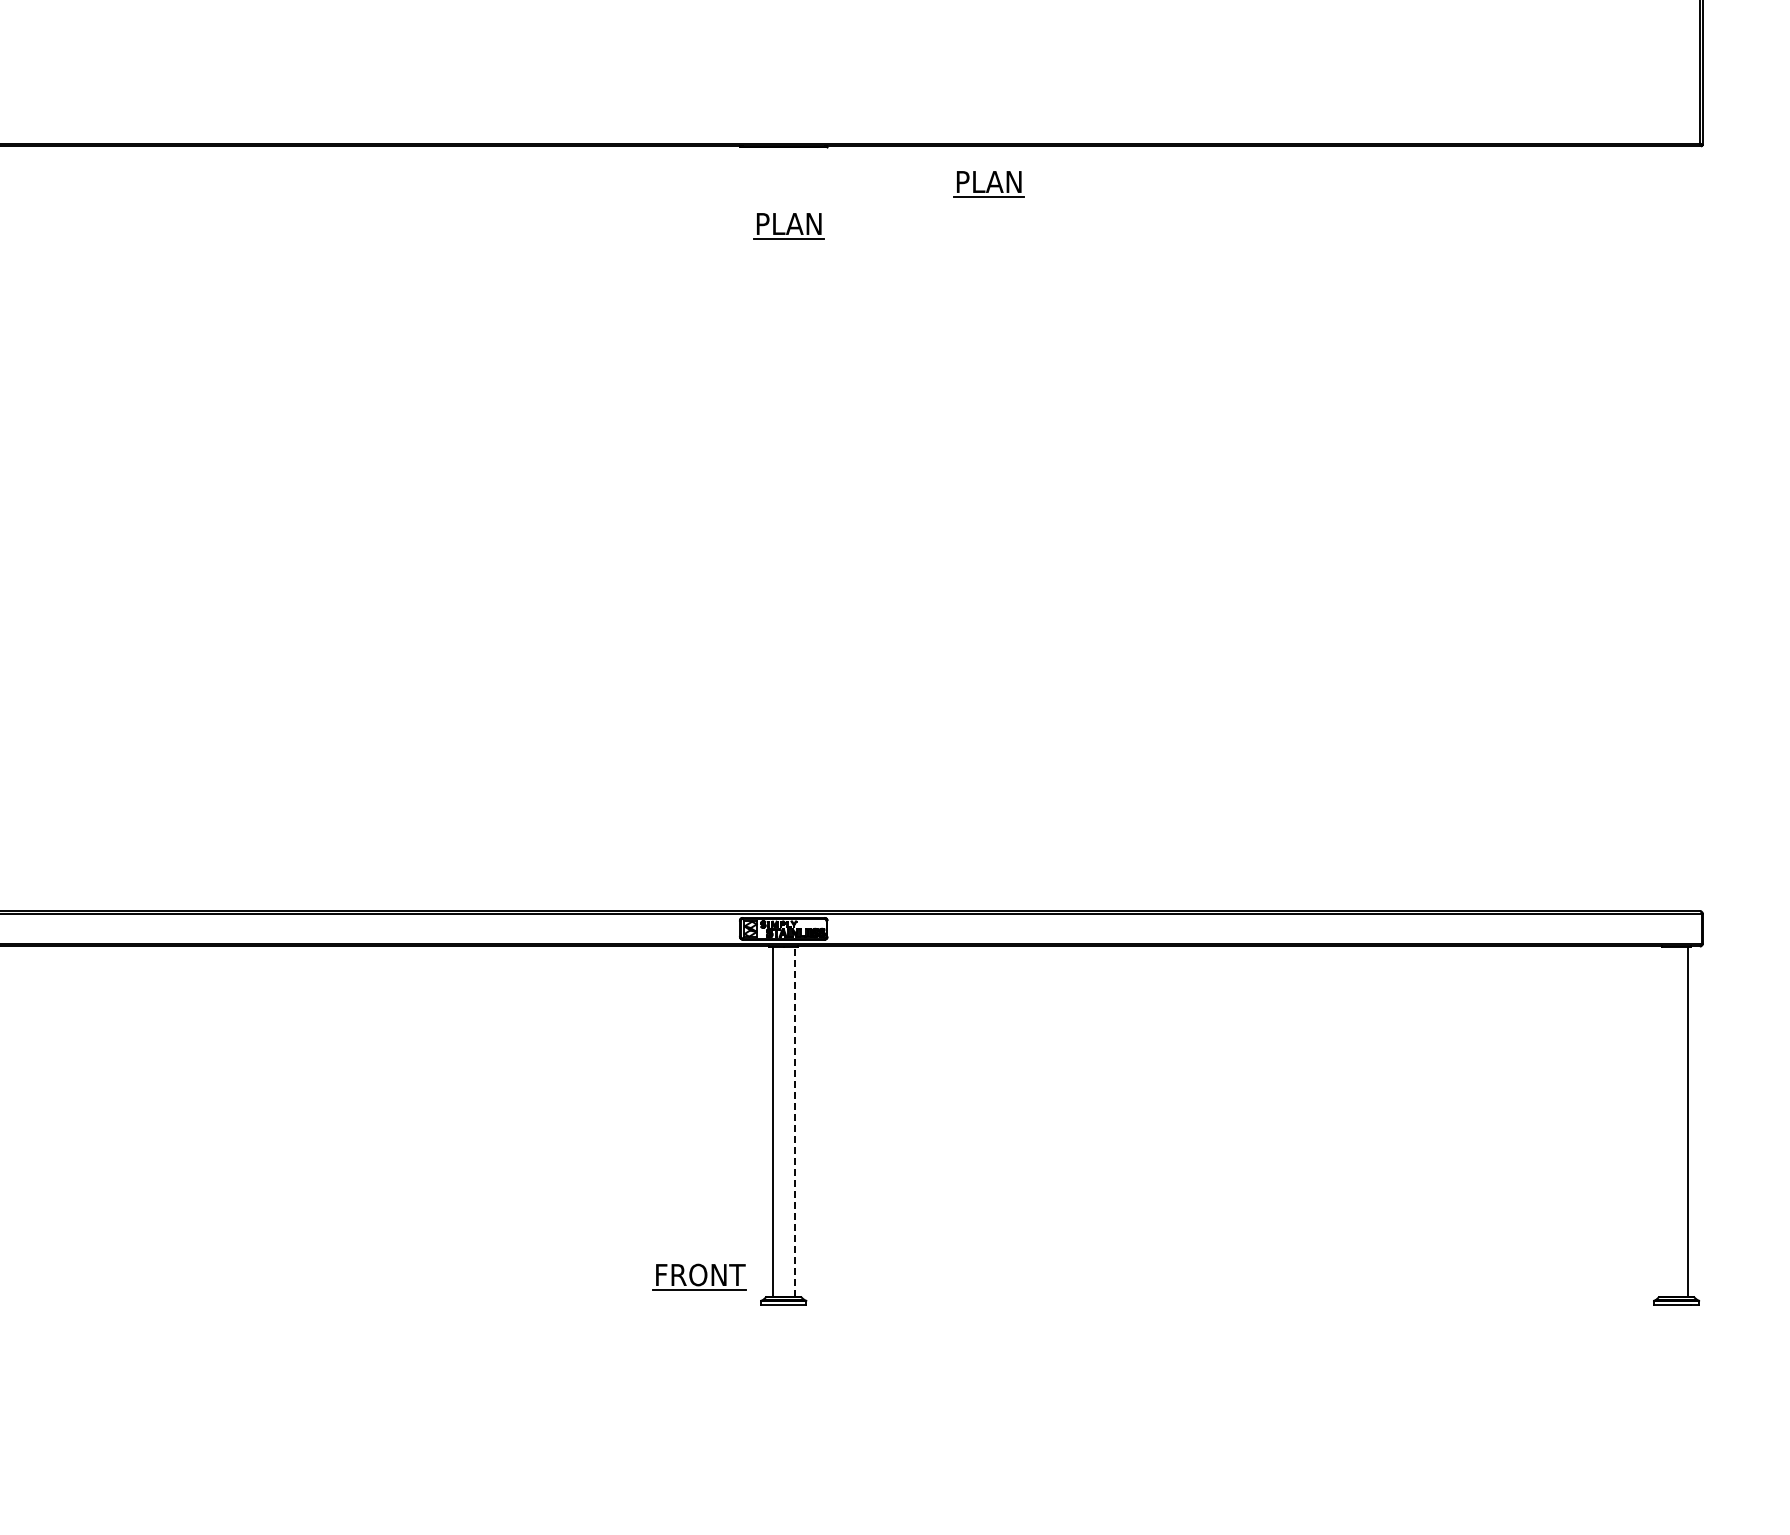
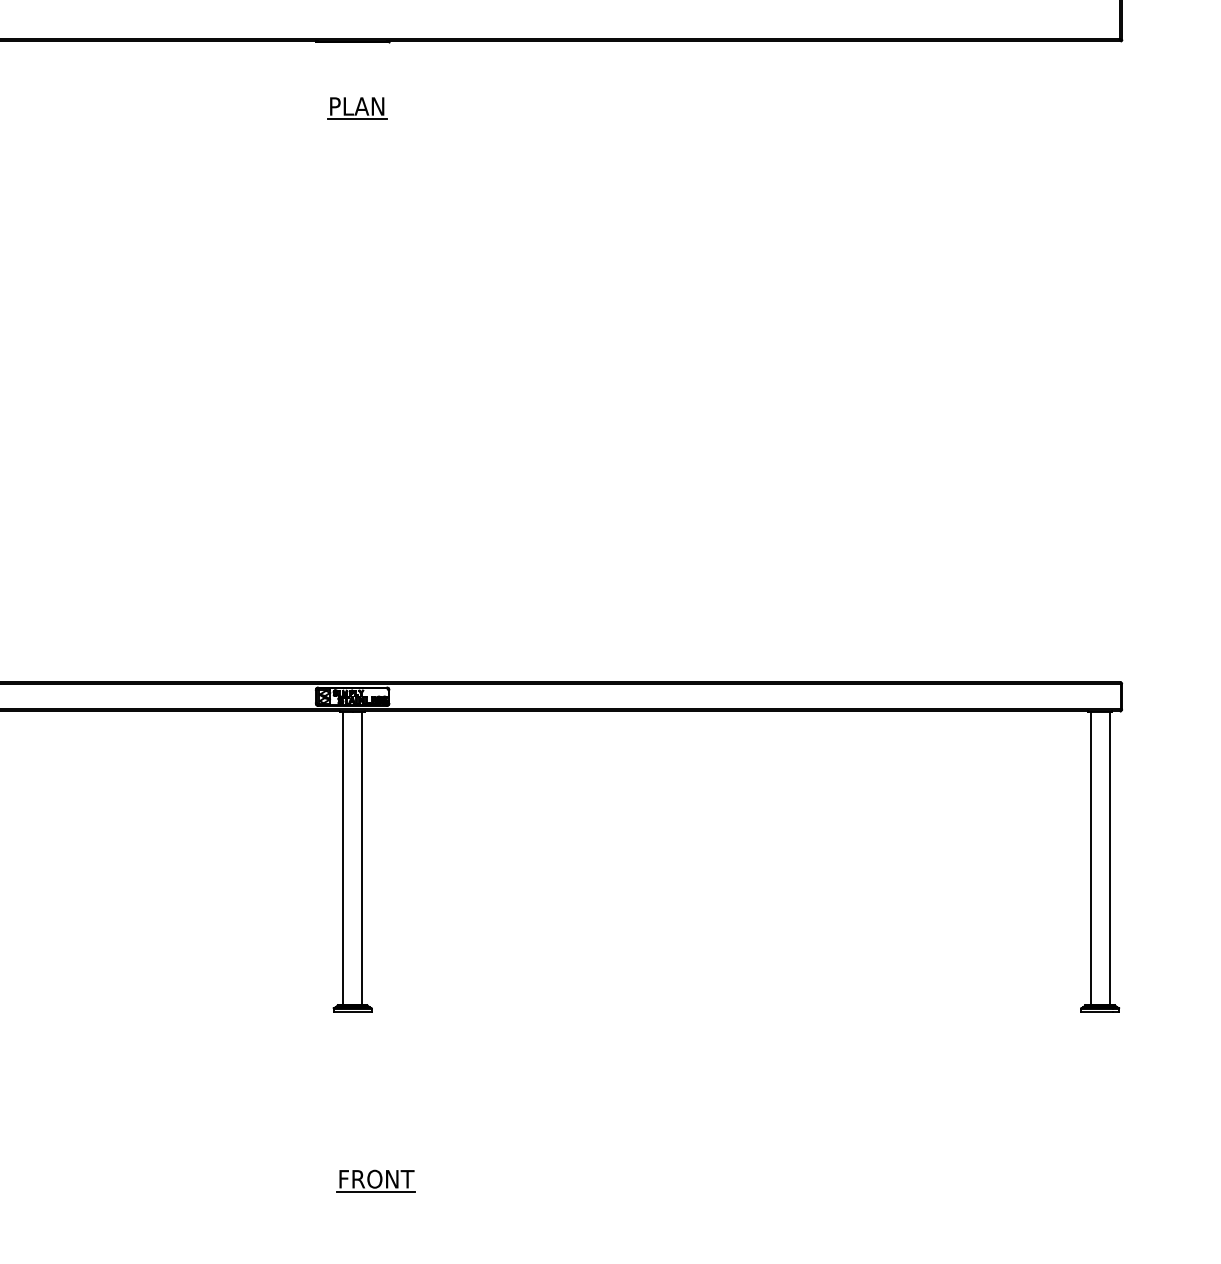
part: (988, 184) -> (524, 73), removed
line: (794, 1121) -> (361, 858), dashed -> solid
line: (1665, 1121) -> (1090, 858), added
part: (699, 1276) -> (375, 1180), moved

